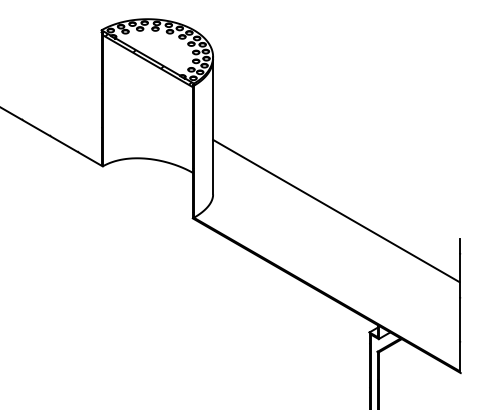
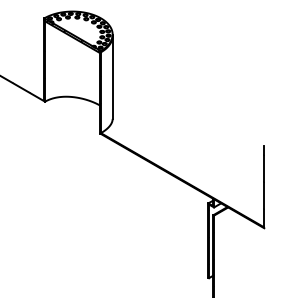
line: (335, 210) -> (187, 128), removed

